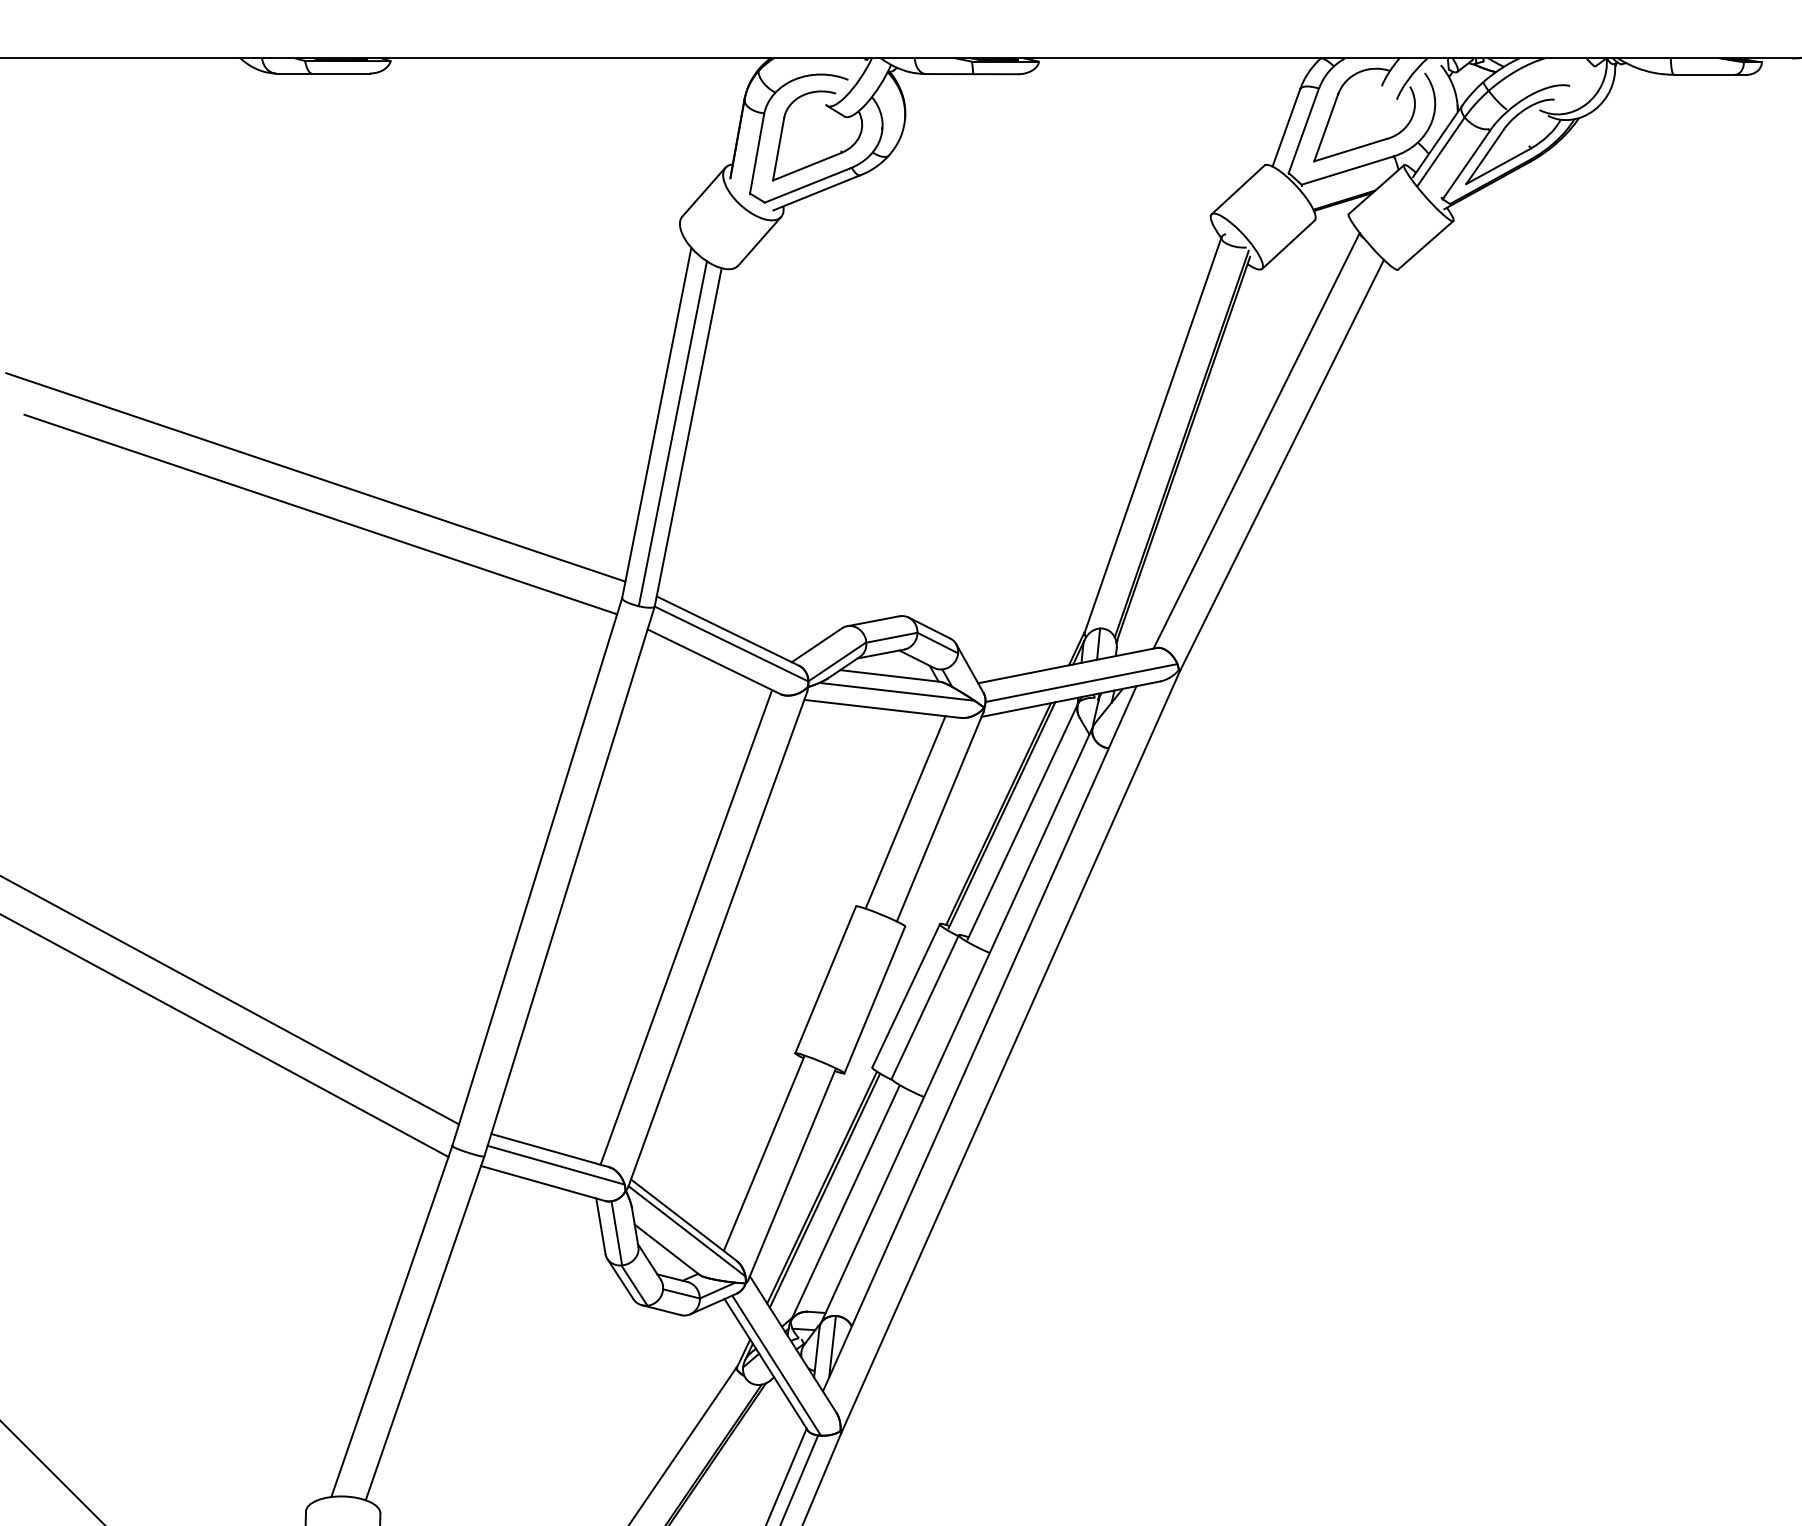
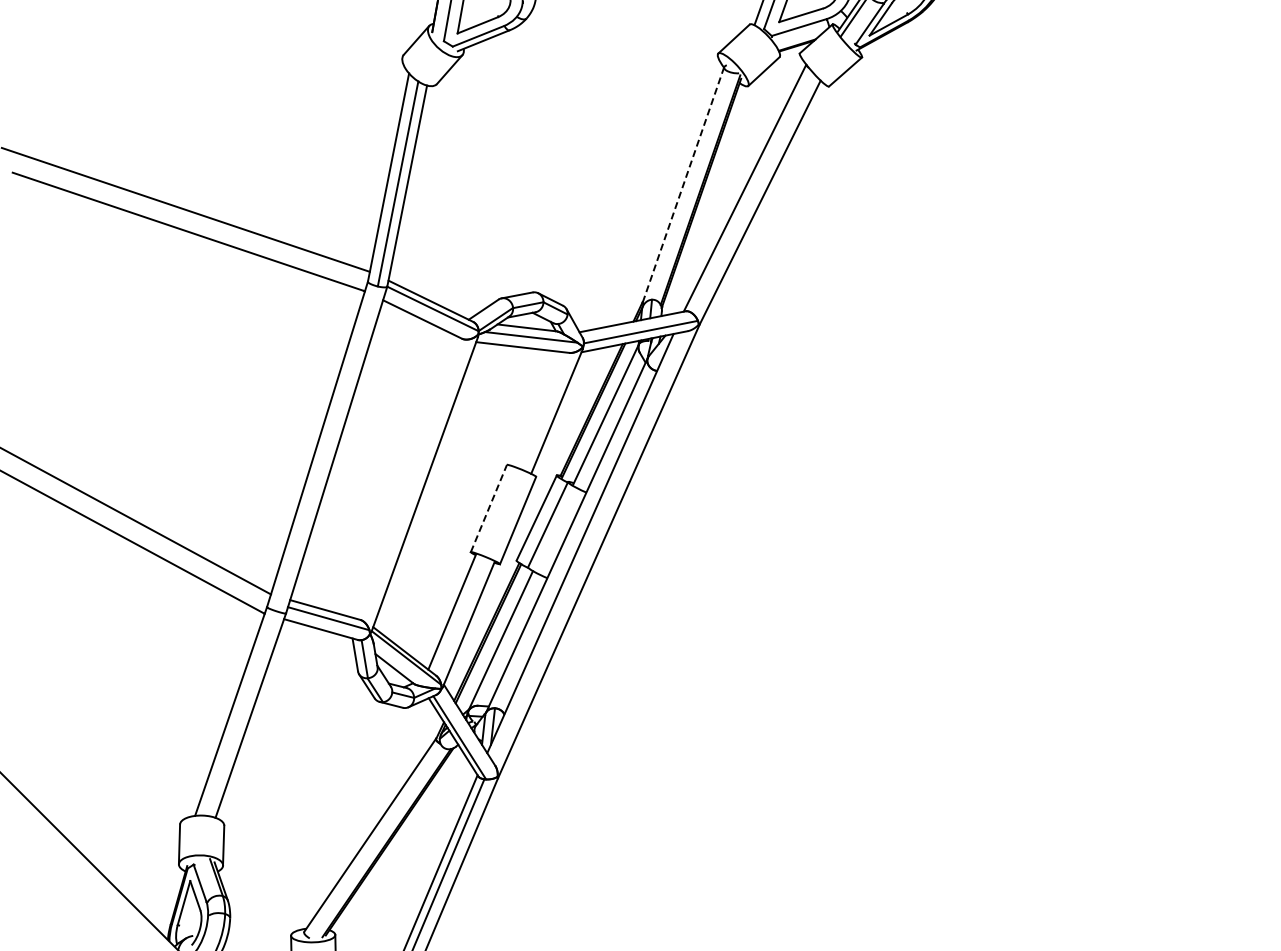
line: (1153, 436) -> (683, 185), solid -> dashed
line: (905, 811) -> (536, 408), removed
line: (687, 927) -> (406, 477), removed
line: (826, 979) -> (489, 508), solid -> dashed

